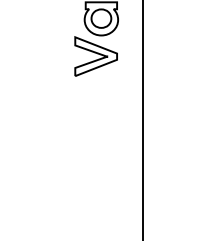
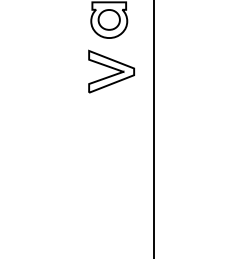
part: (96, 56) -> (111, 71), moved

